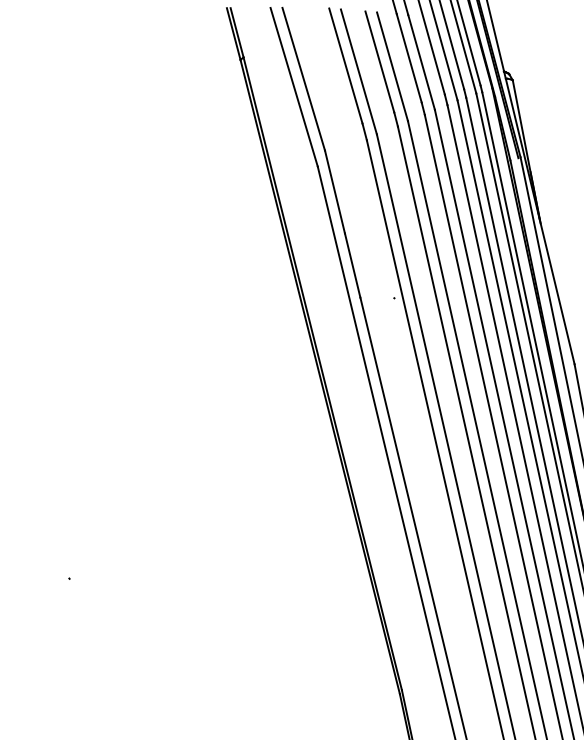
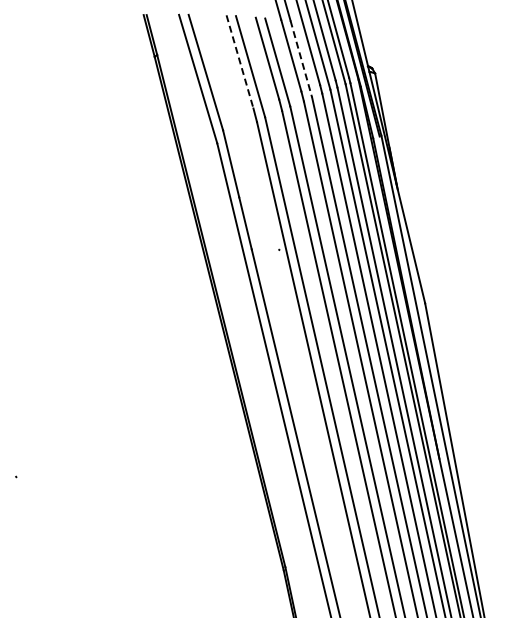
line: (421, 63) -> (301, 59), solid -> dashed
line: (346, 66) -> (240, 62), solid -> dashed

